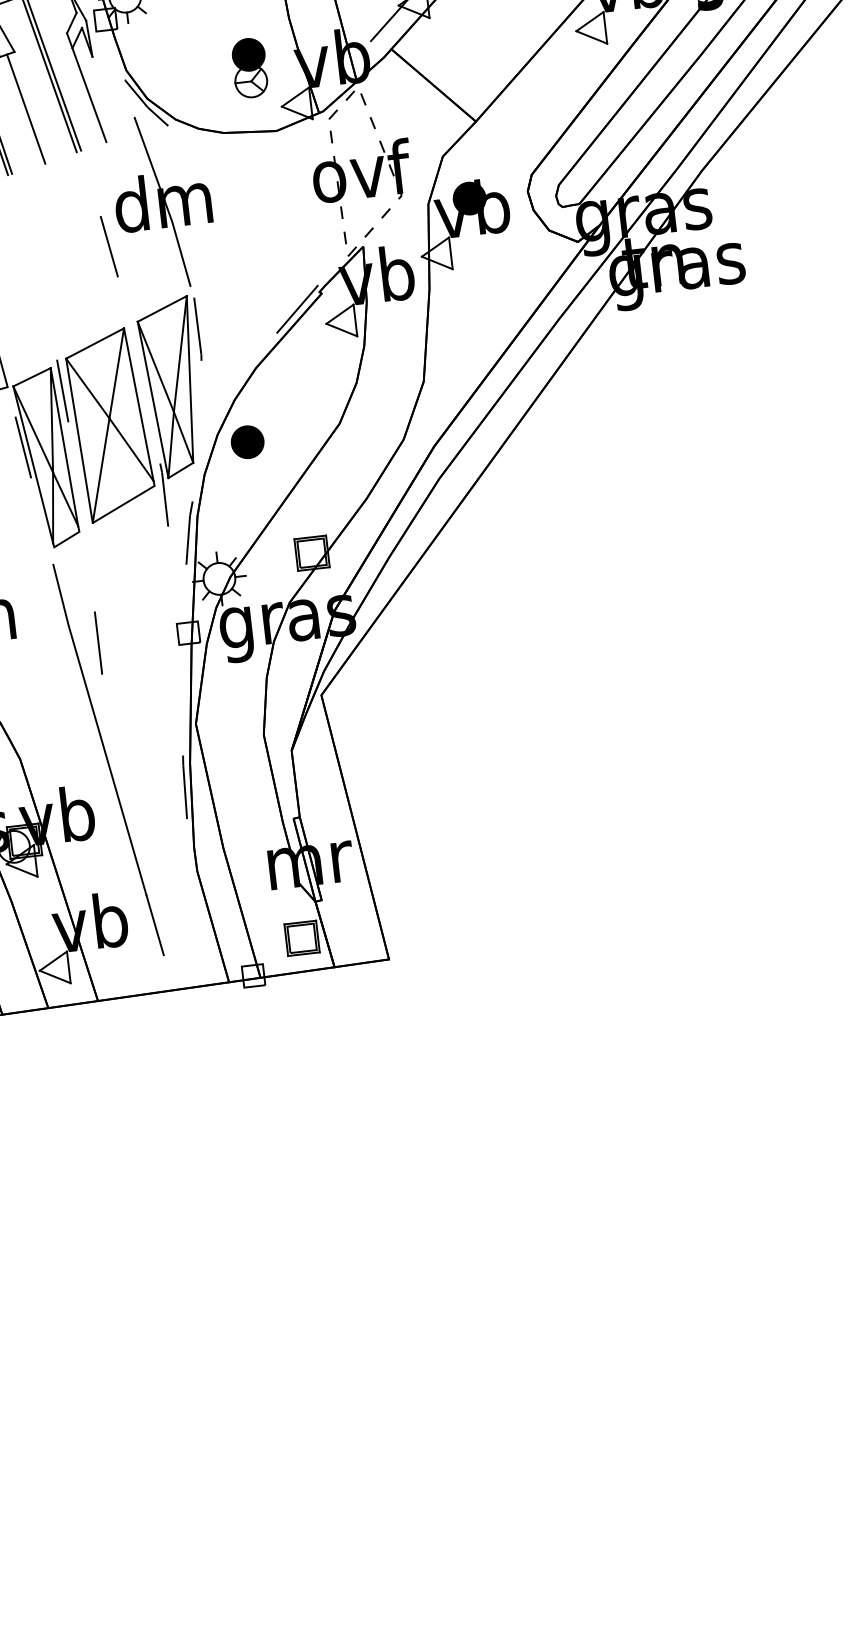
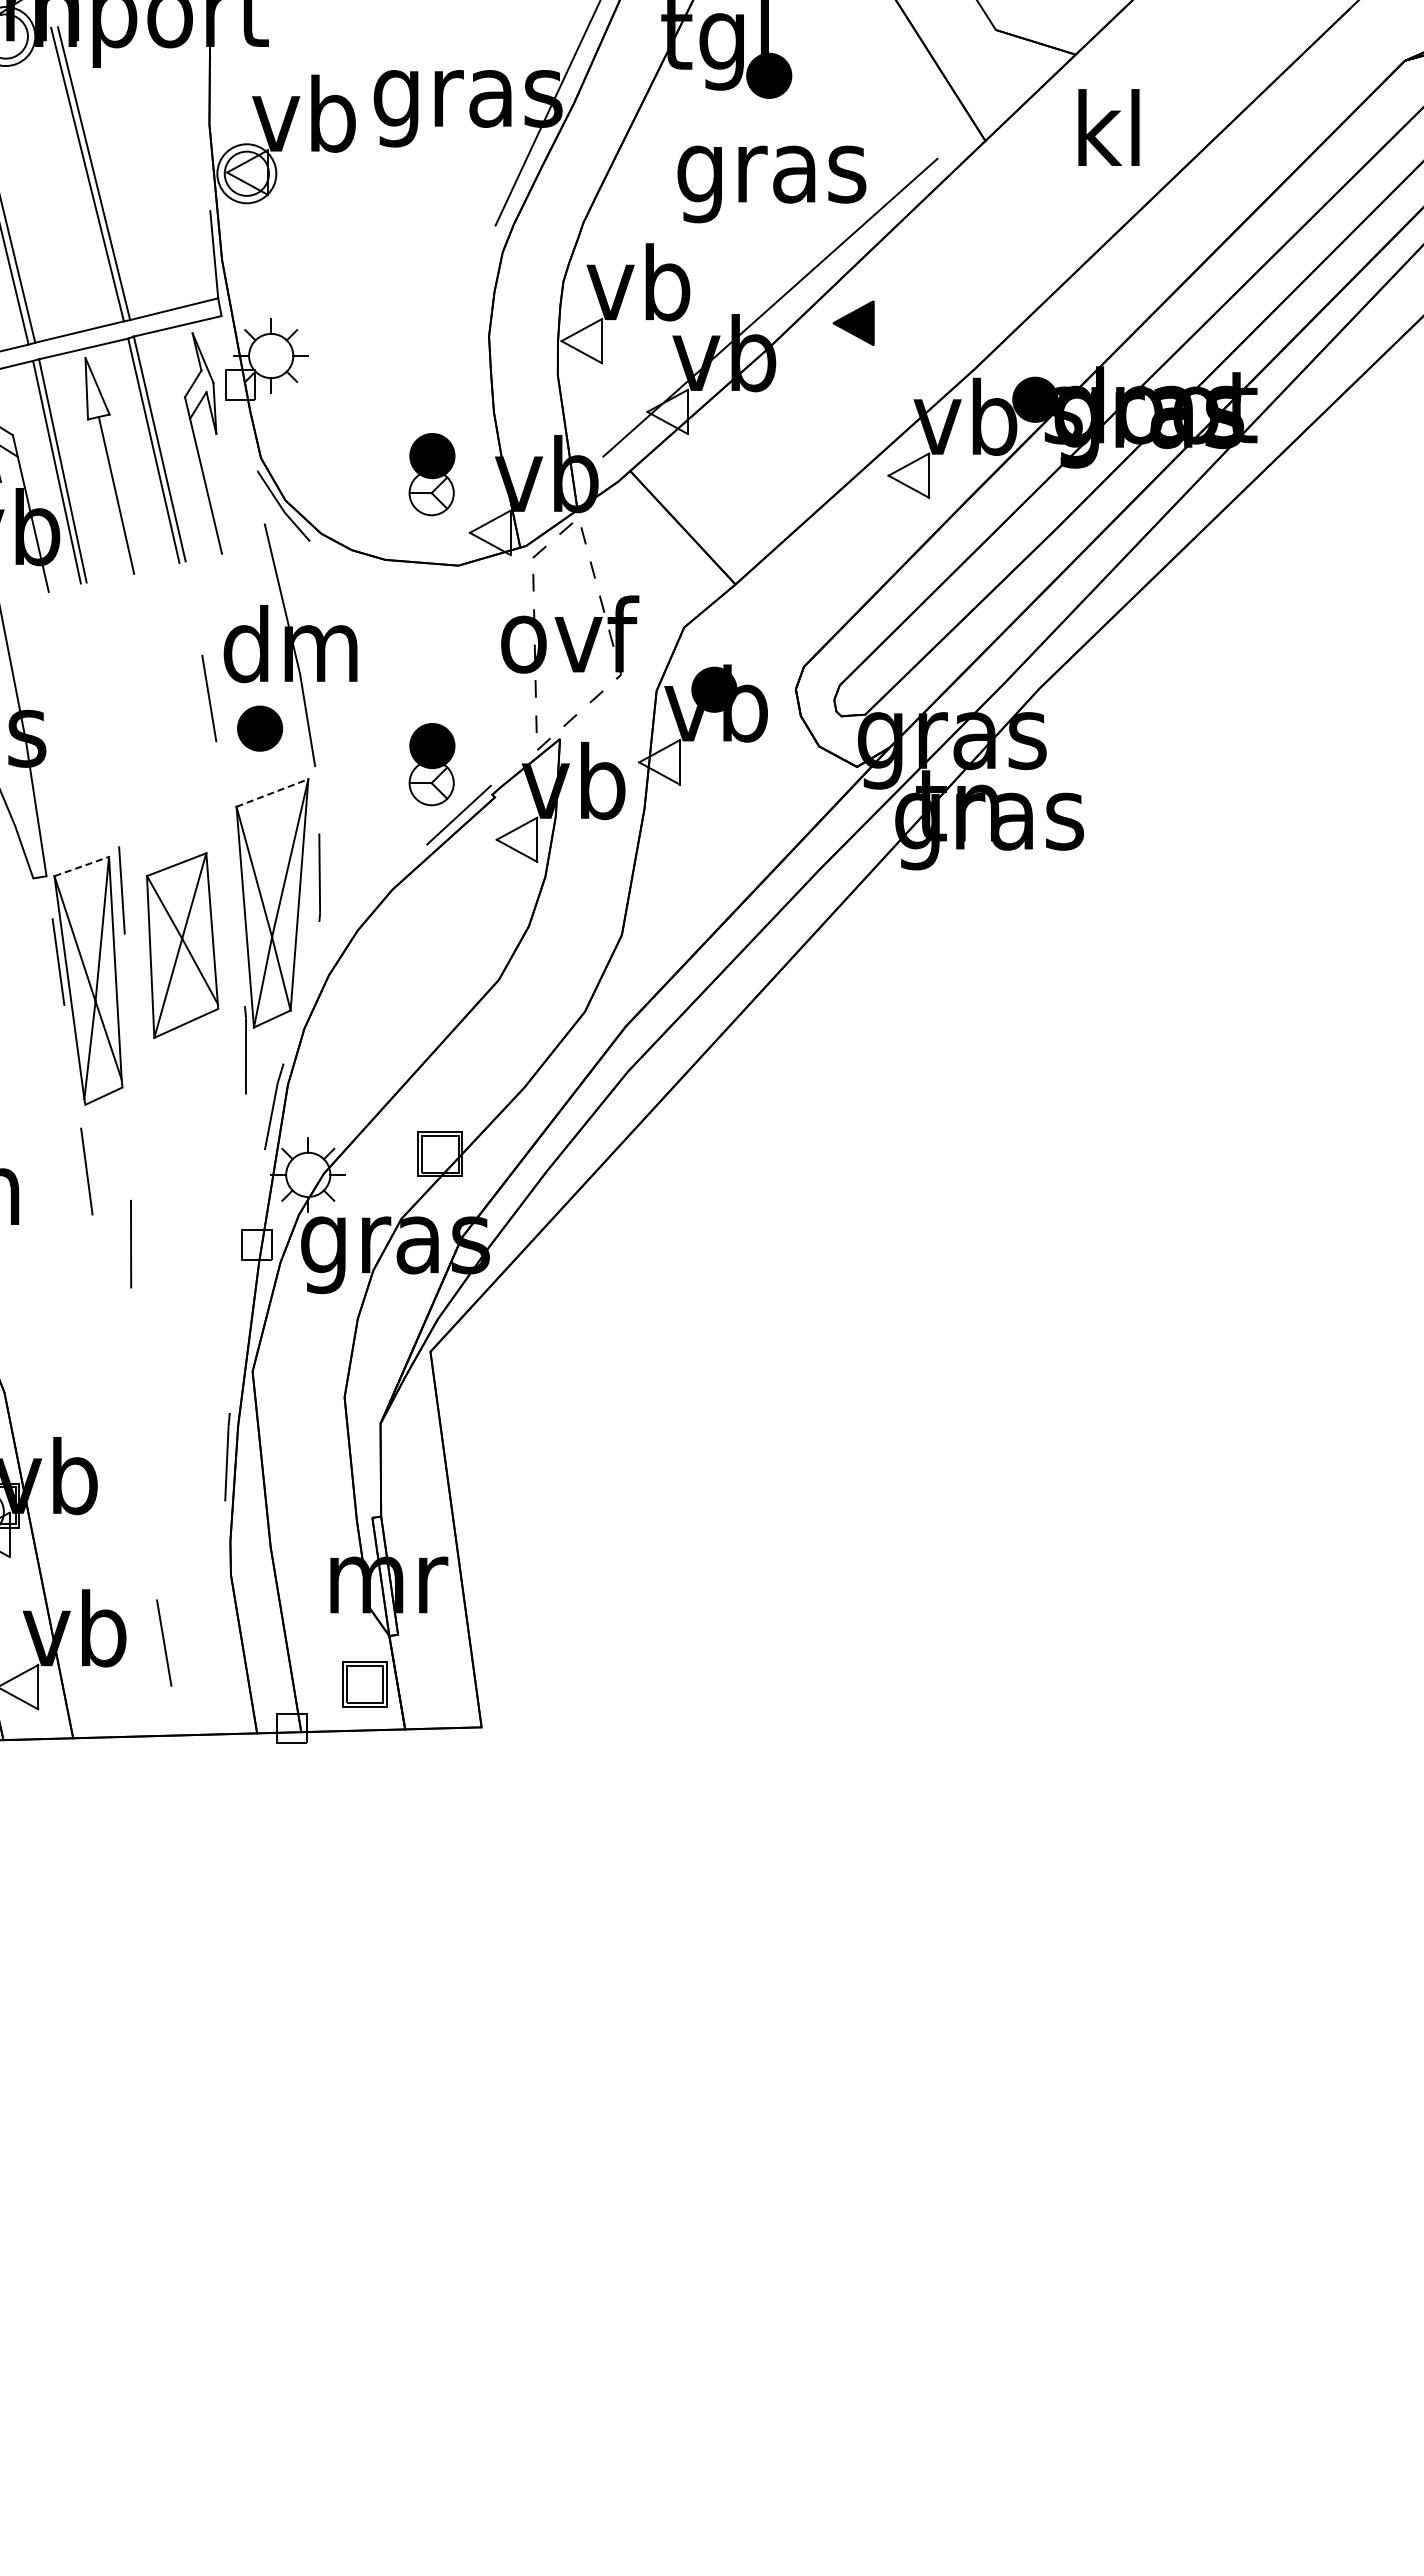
part: (273, 275) -> (431, 764), added
line: (162, 308) -> (272, 792), solid -> dashed
line: (197, 329) -> (319, 877), moved
line: (31, 377) -> (81, 866), solid -> dashed
part: (110, 425) -> (182, 945), size x0.7
part: (247, 442) -> (260, 728), moved
line: (107, 760) -> (124, 1407), removed

